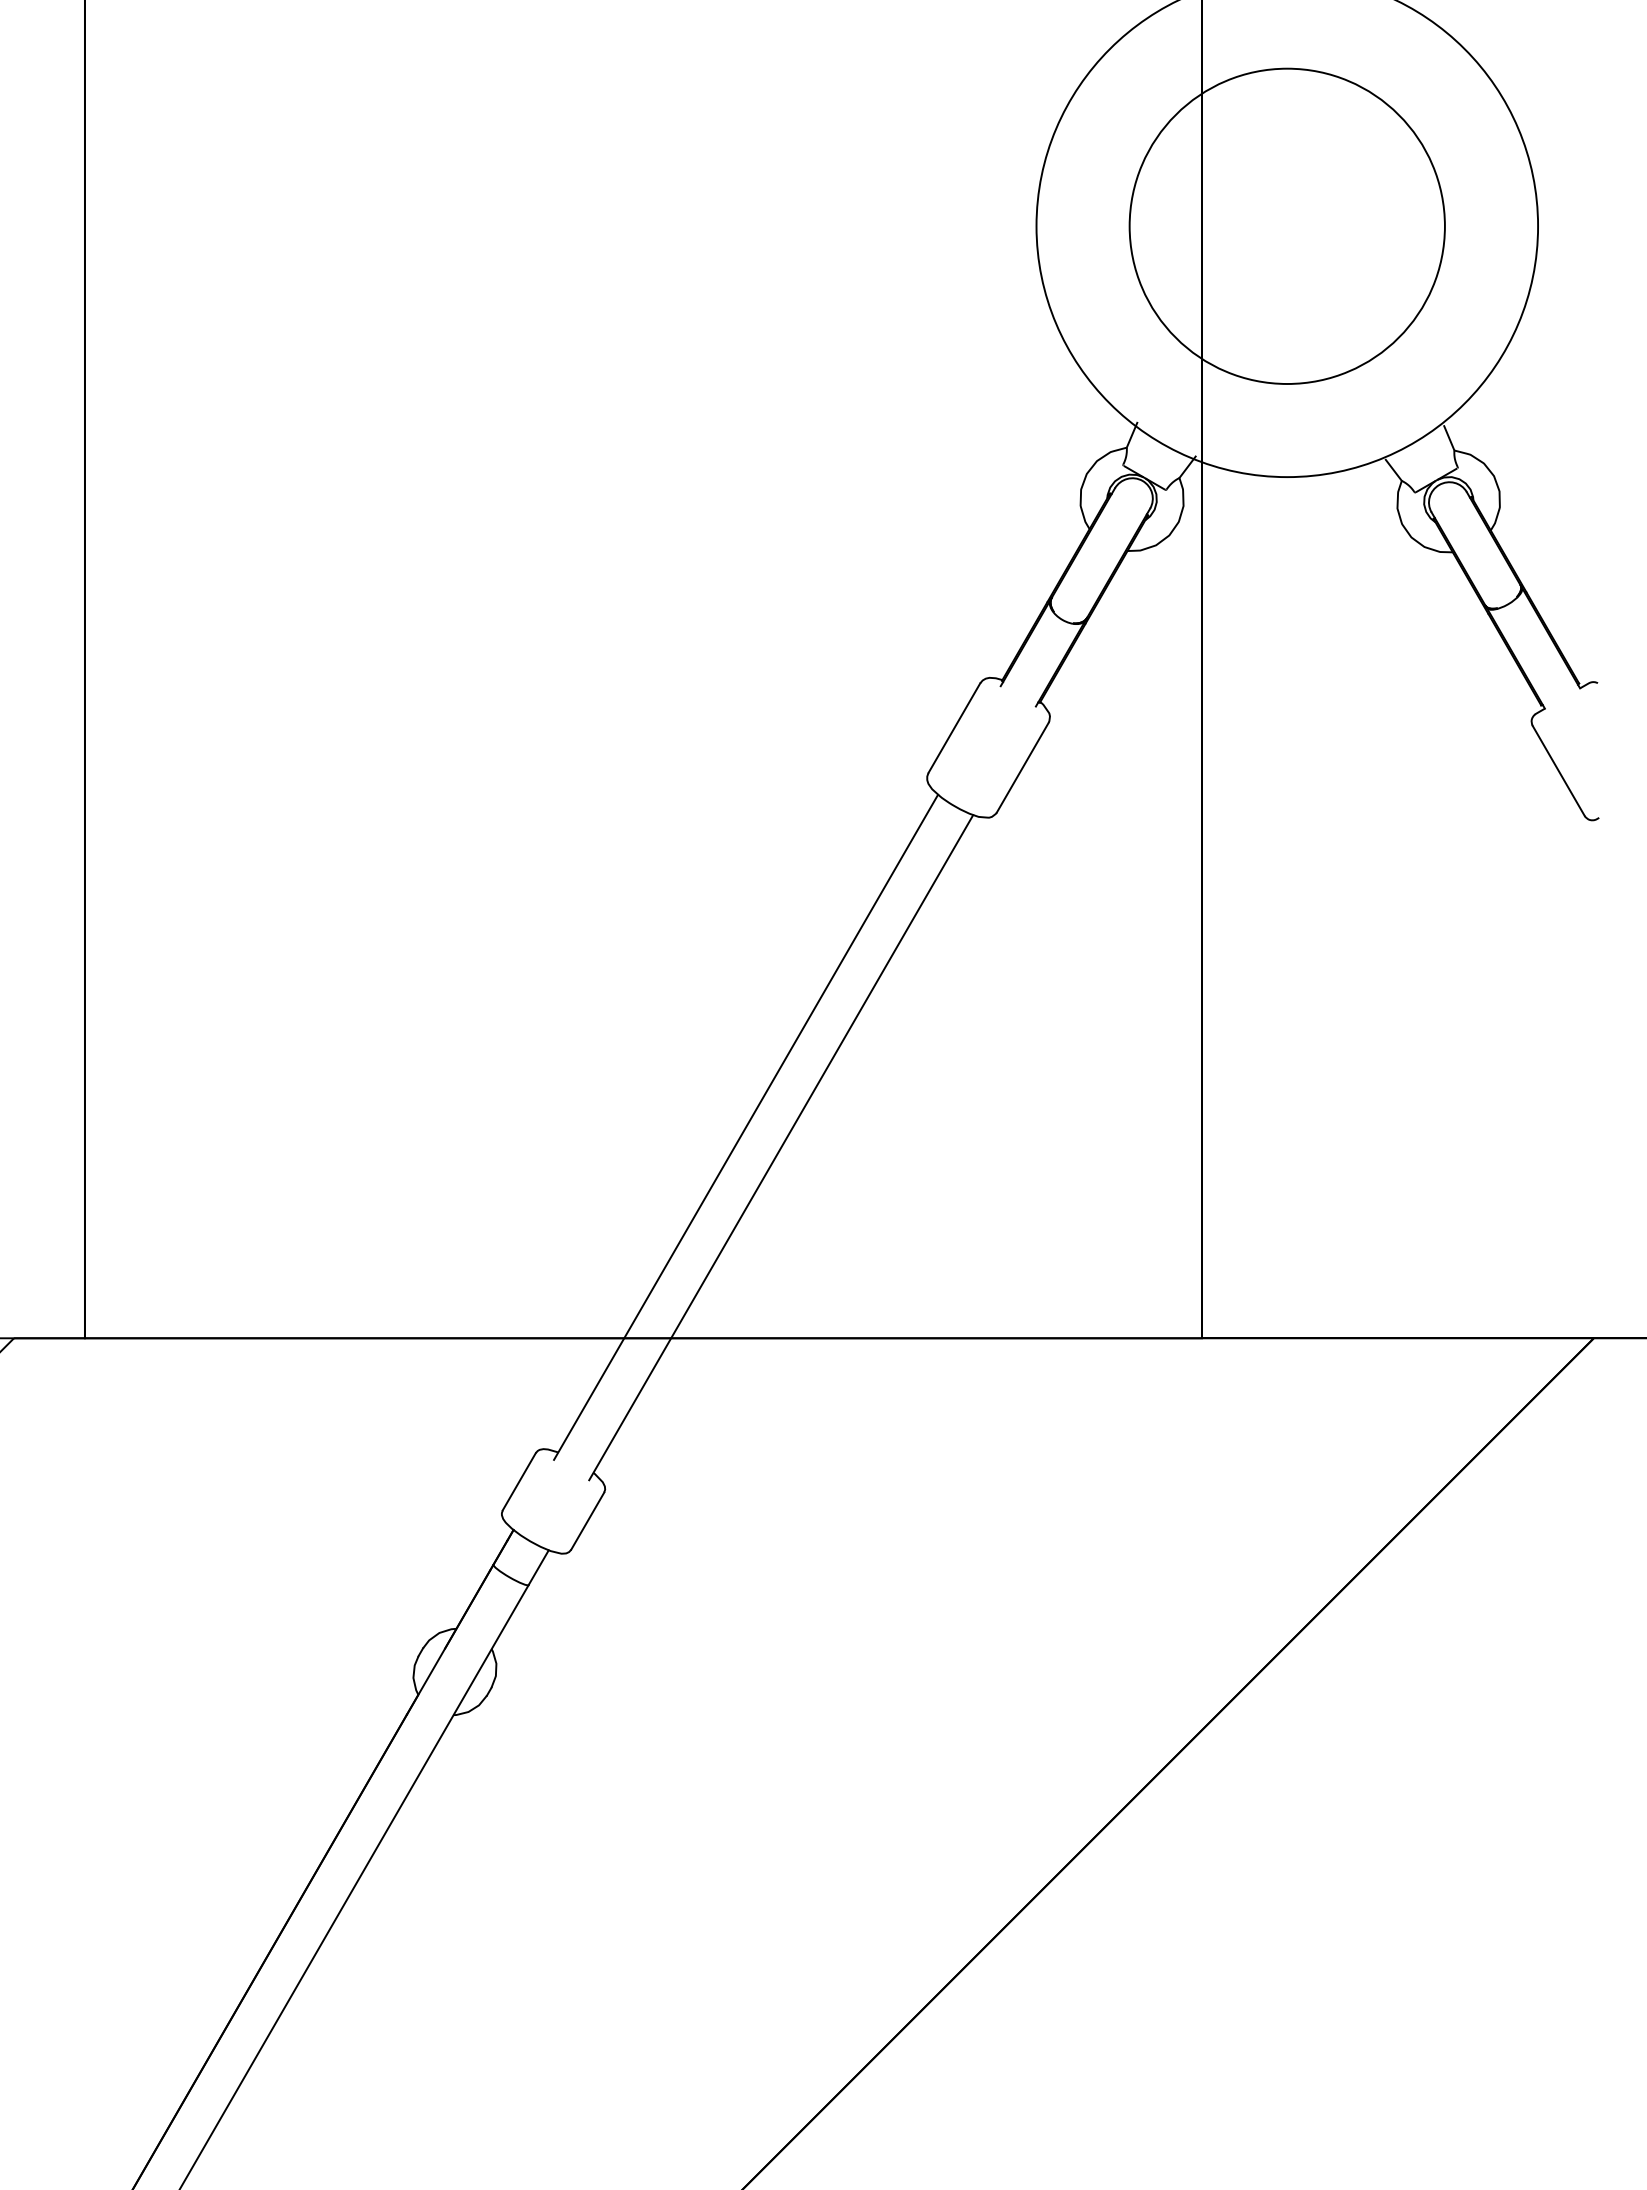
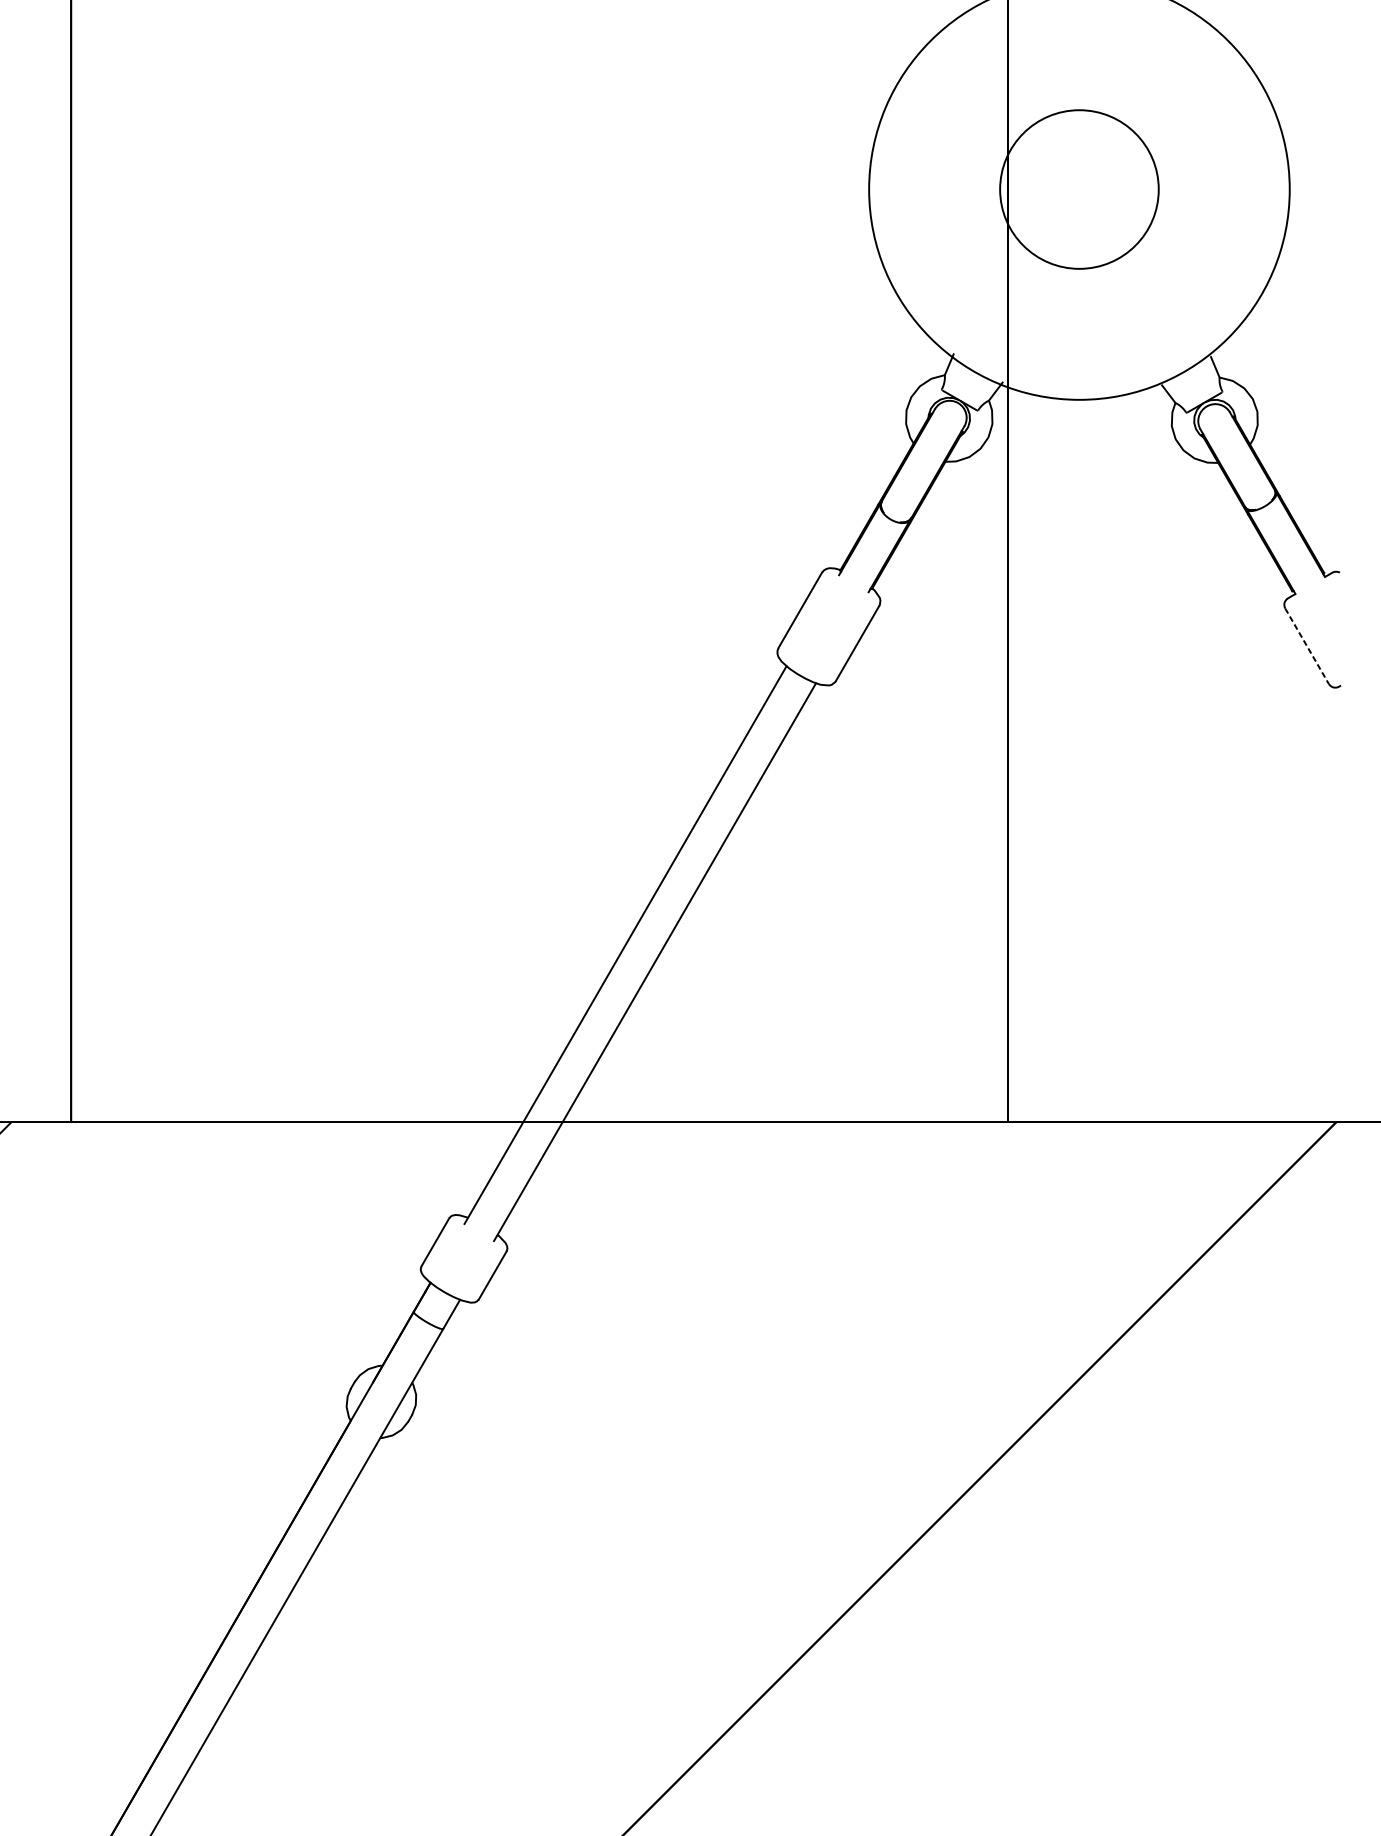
circle: (1286, 225) -> (1078, 188), size x0.6
line: (1558, 770) -> (1306, 645), solid -> dashed

